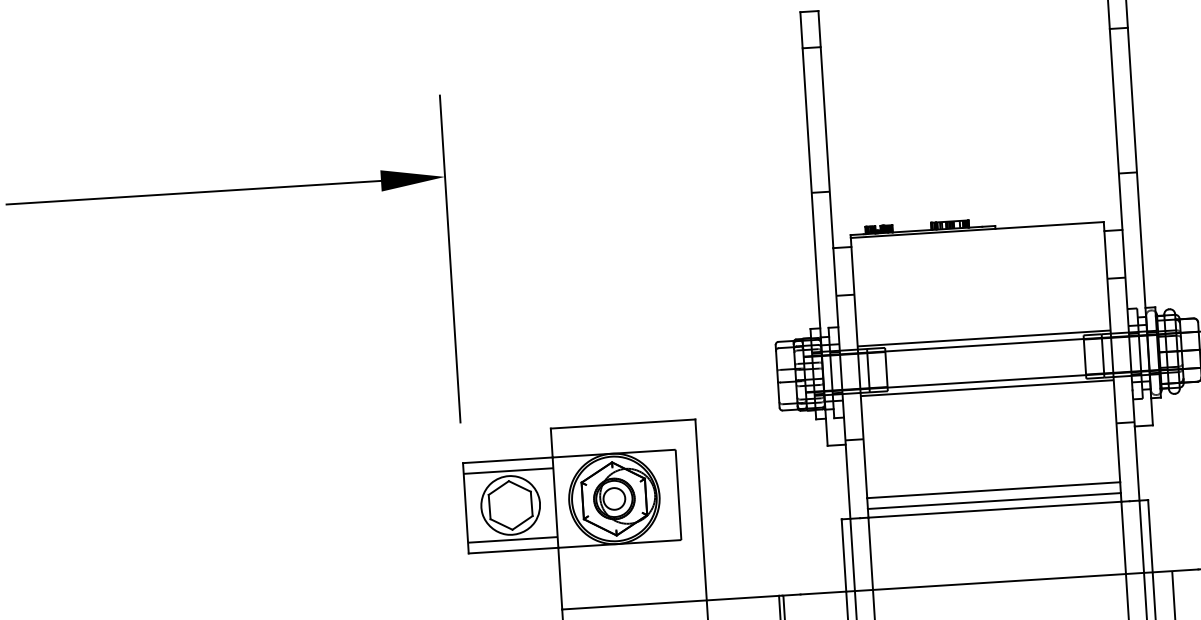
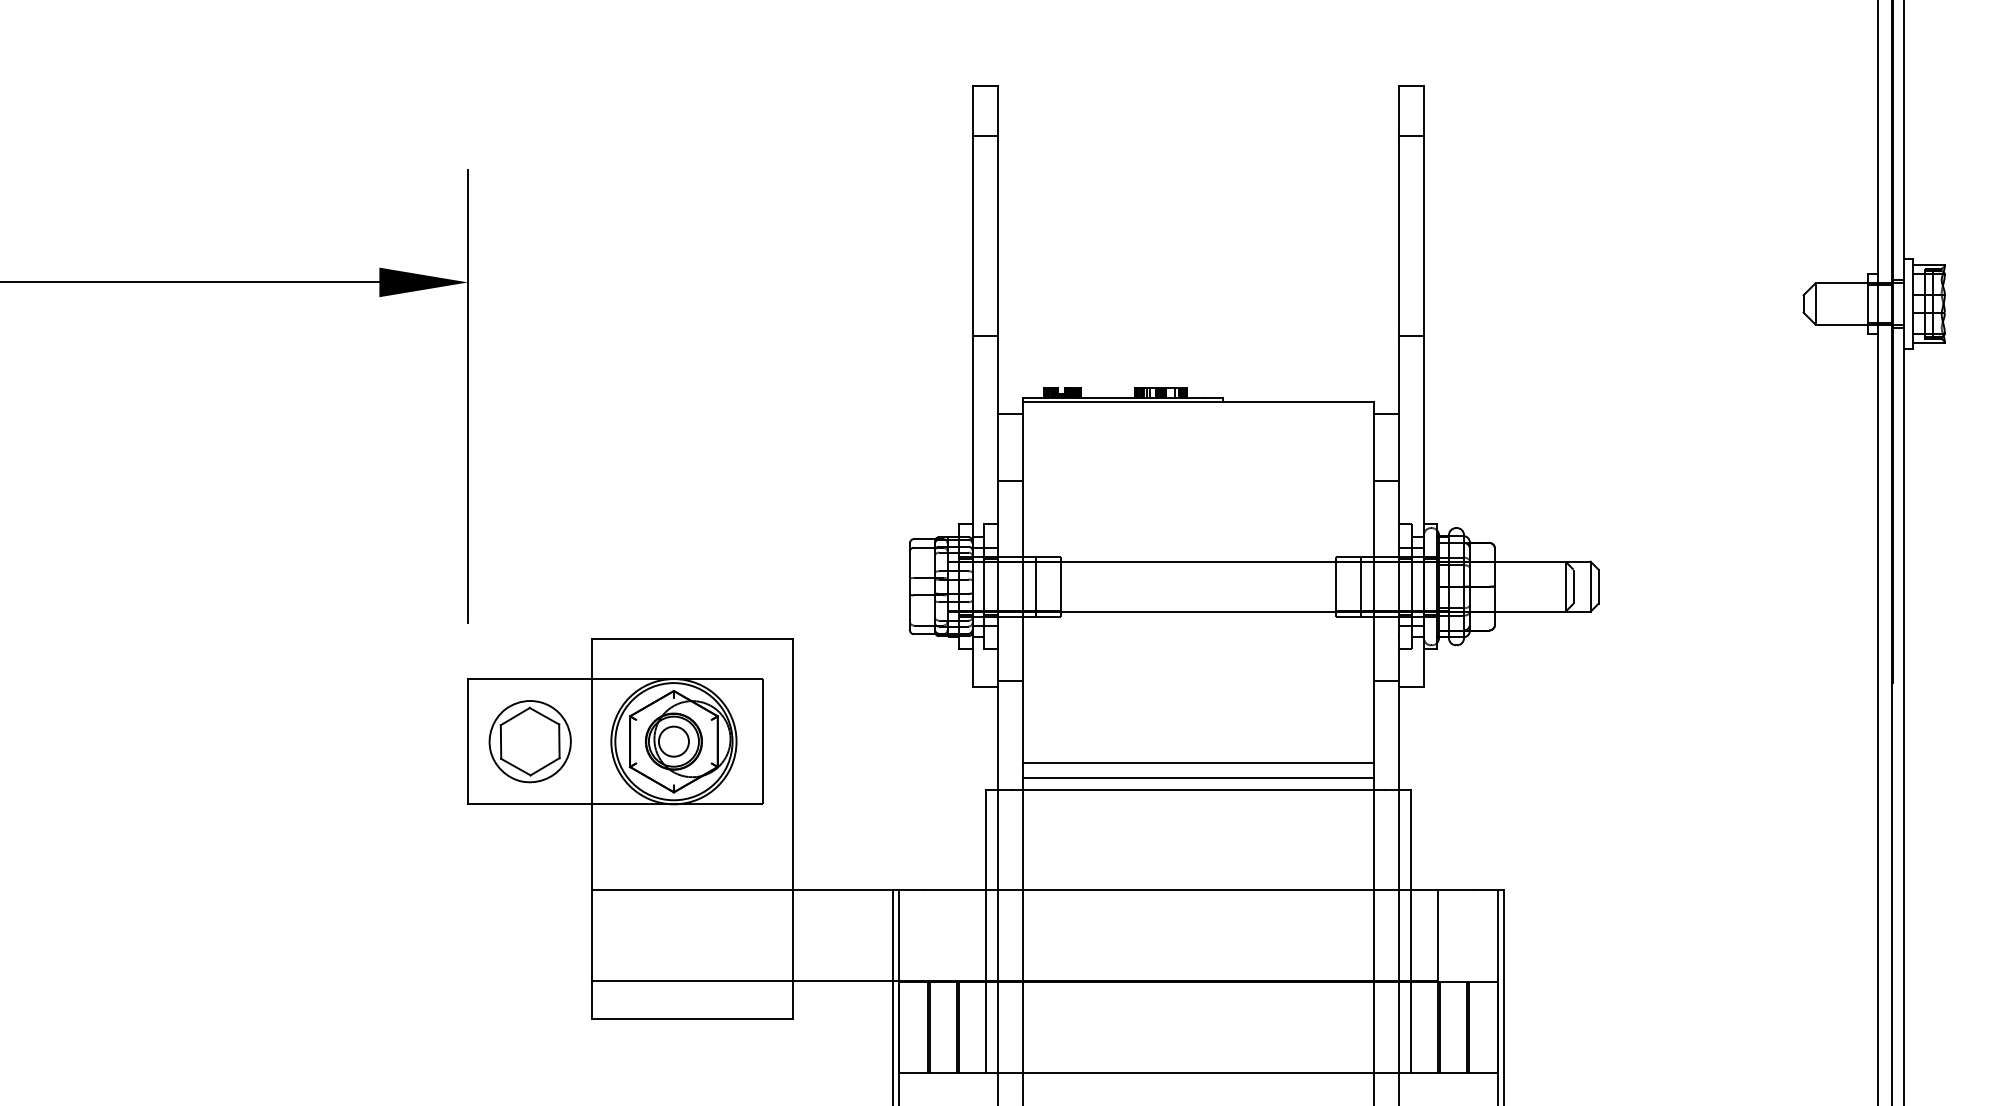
line: (984, 338) -> (1198, 552), removed
line: (987, 388) -> (1198, 621), removed
line: (508, 470) -> (530, 693), removed
line: (513, 539) -> (530, 789), removed

